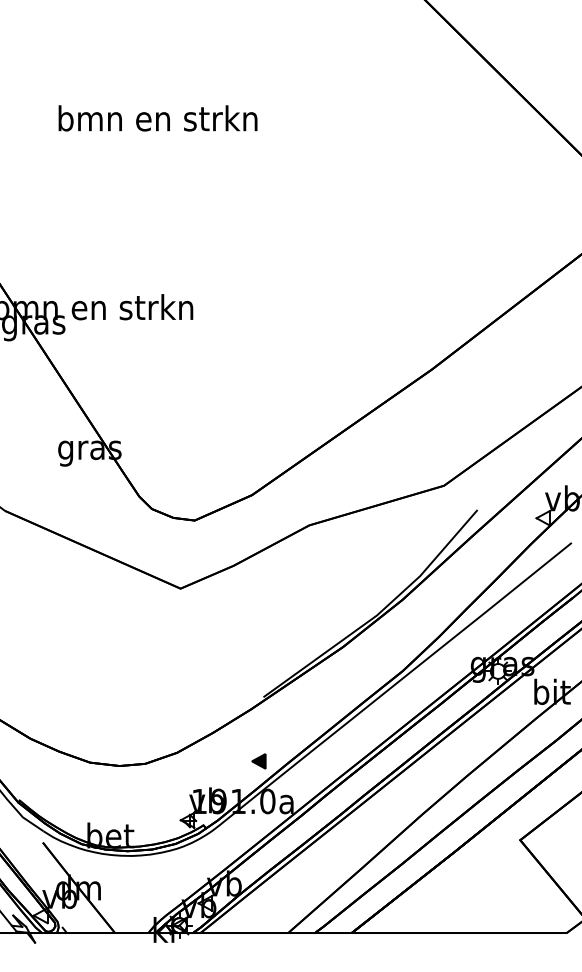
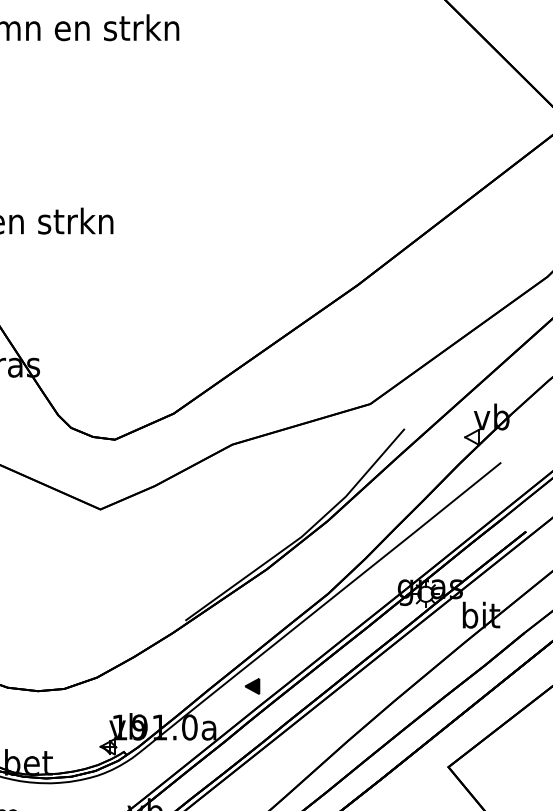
part: (258, 761) -> (251, 686), moved

